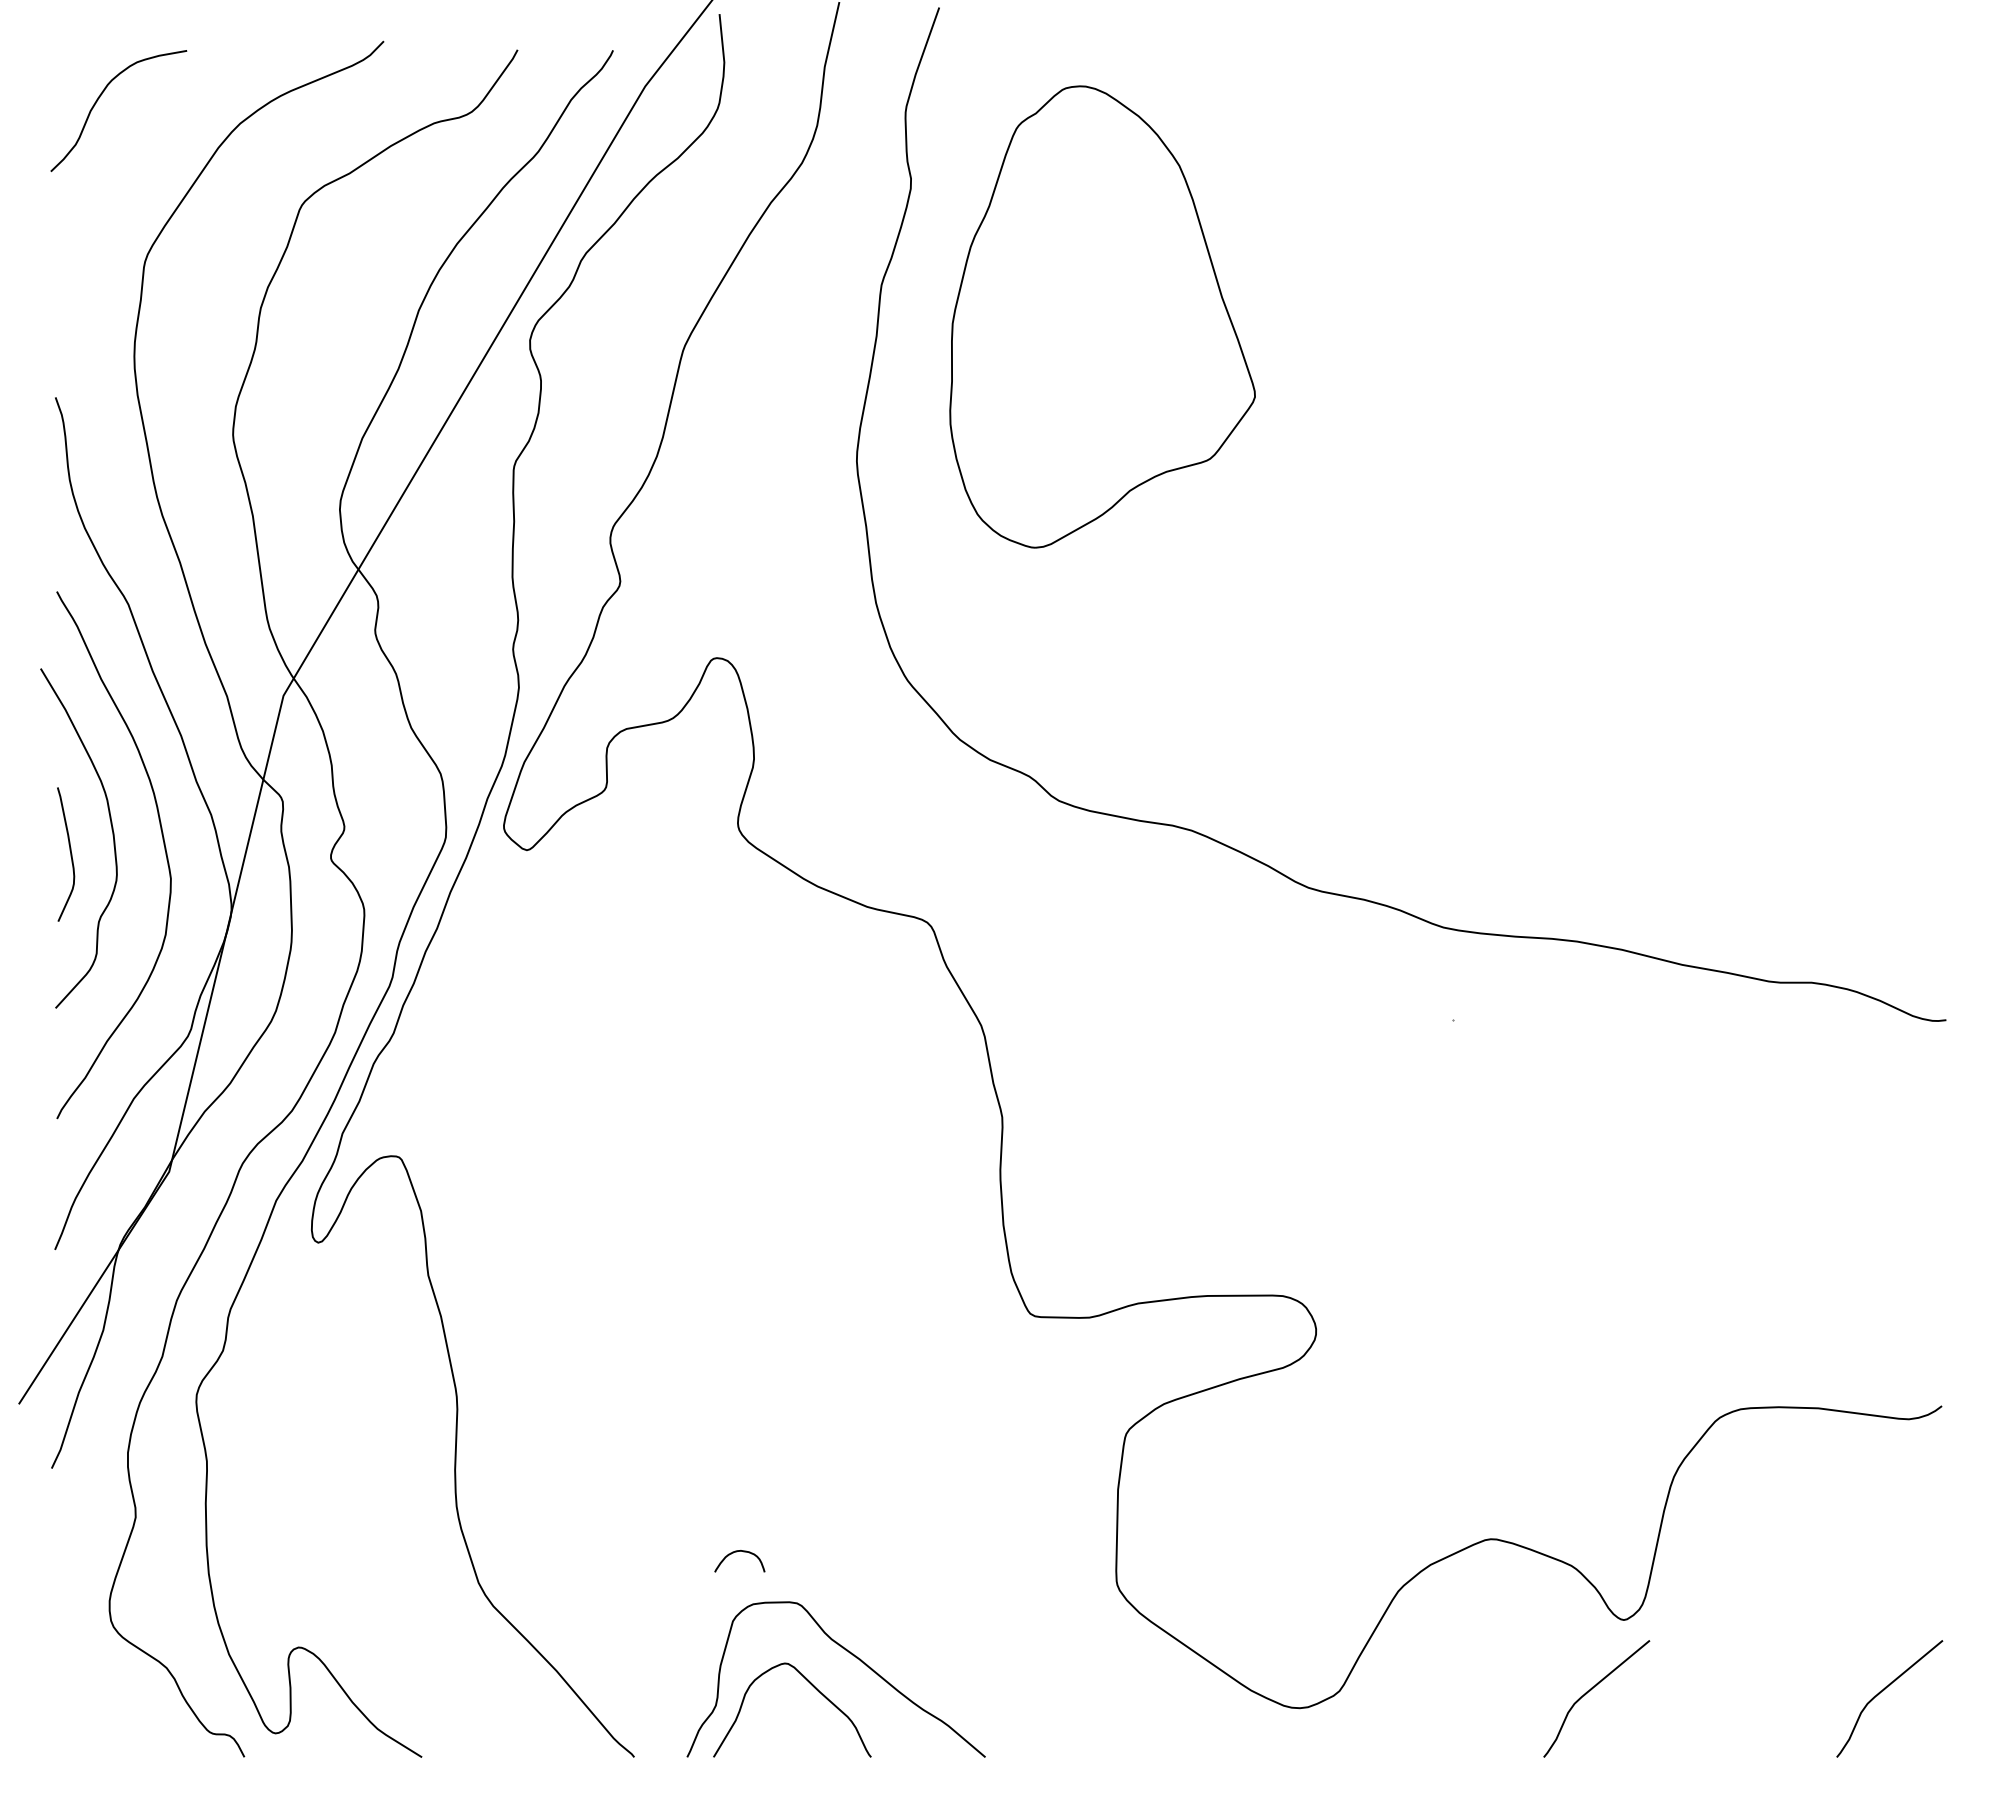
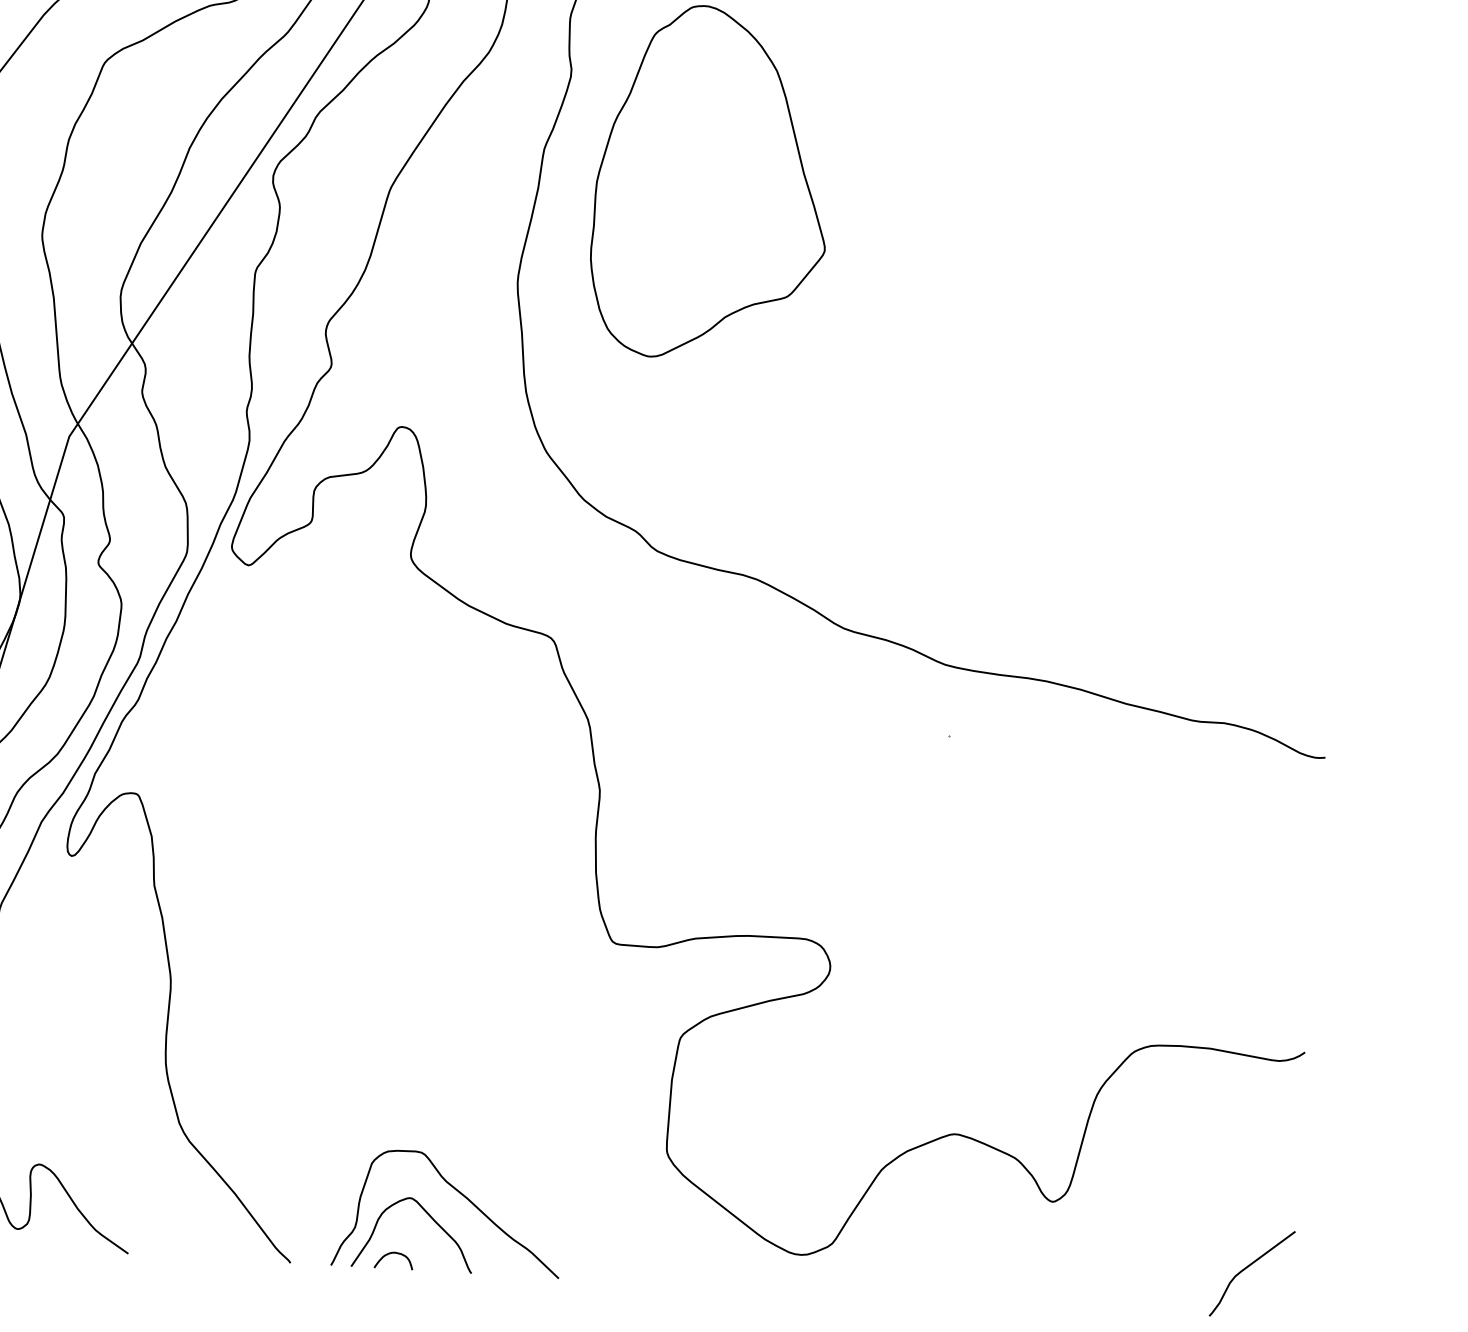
curve: (736, 1552) -> (391, 1253), moved
curve: (1590, 1691) -> (1024, 1254), removed

